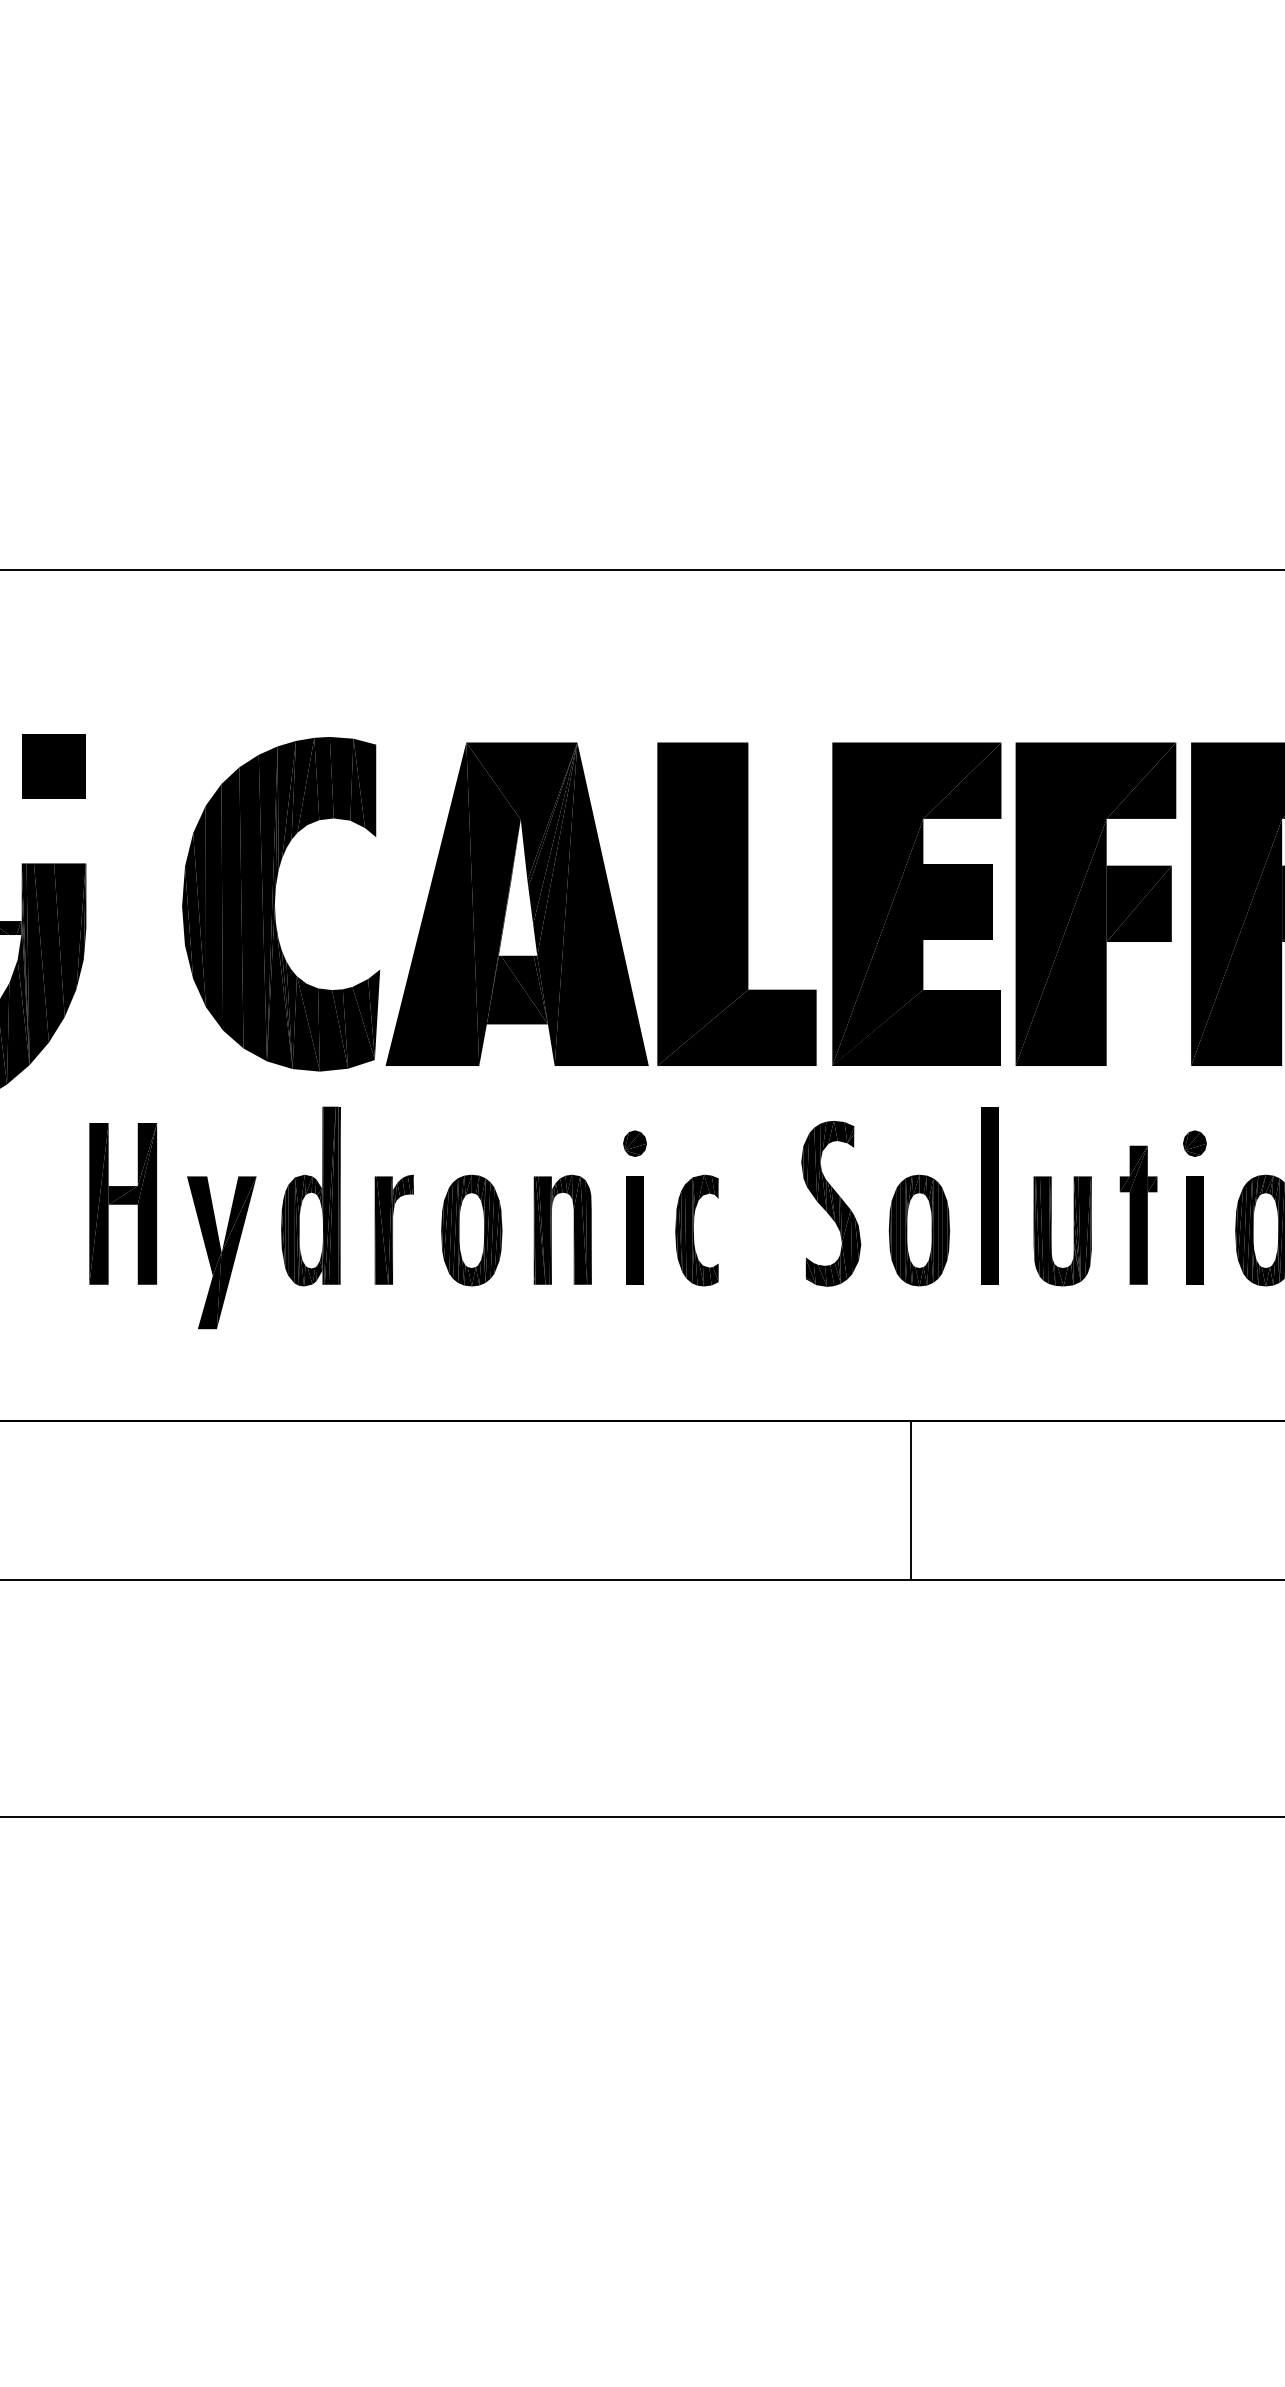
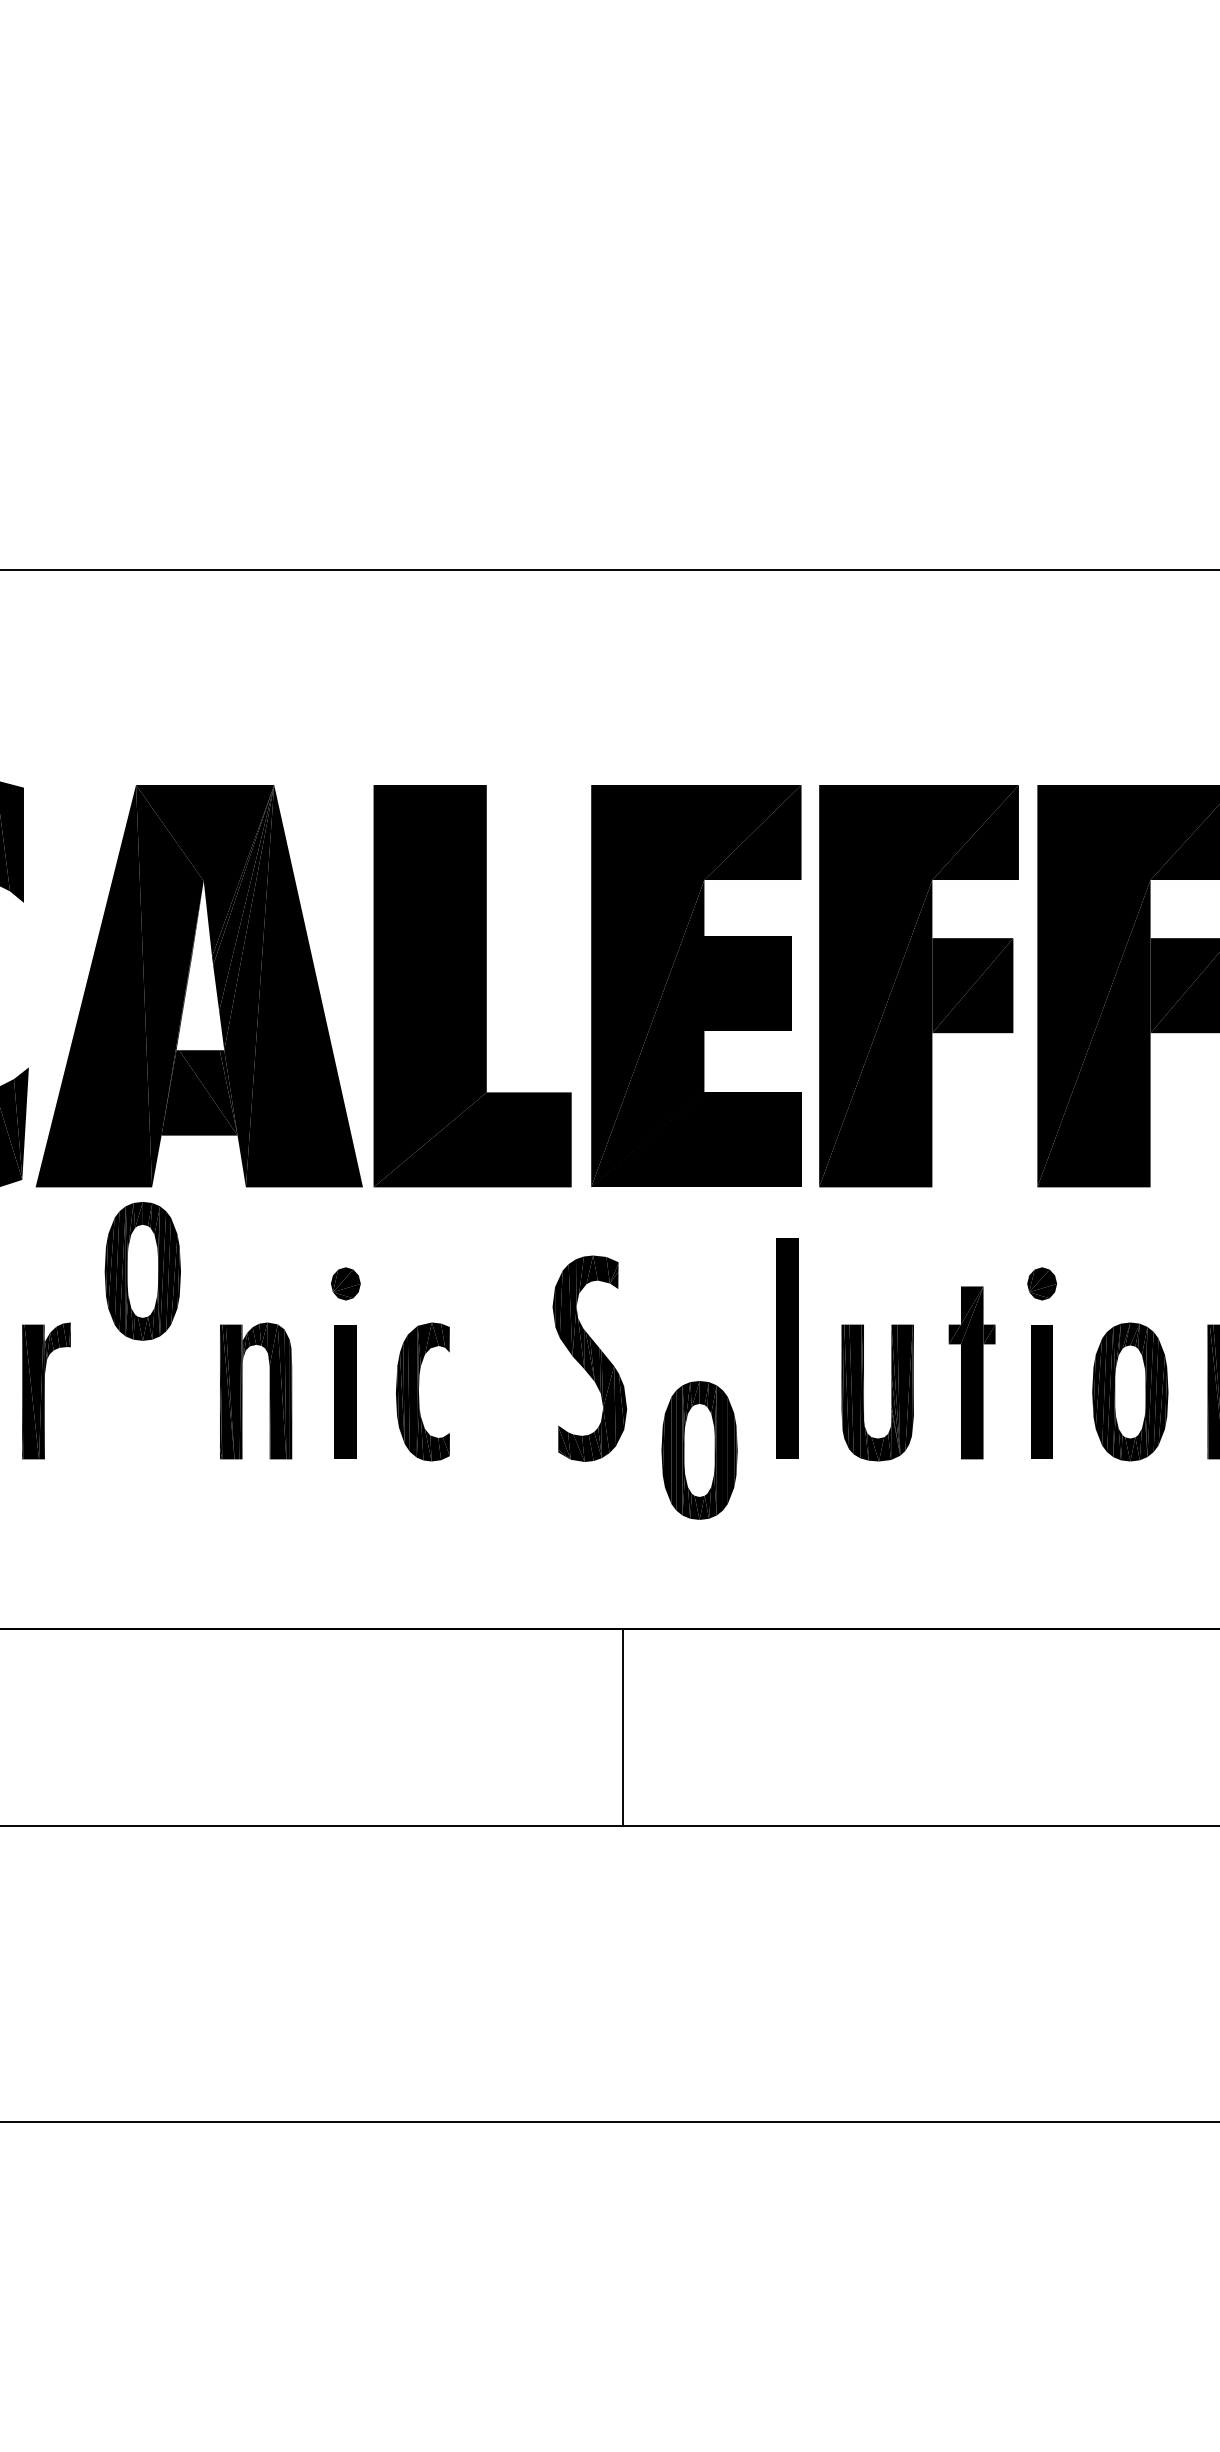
part: (471, 1230) -> (142, 1271), moved
part: (919, 1230) -> (699, 1450), moved
line: (911, 1500) -> (623, 1727), moved

